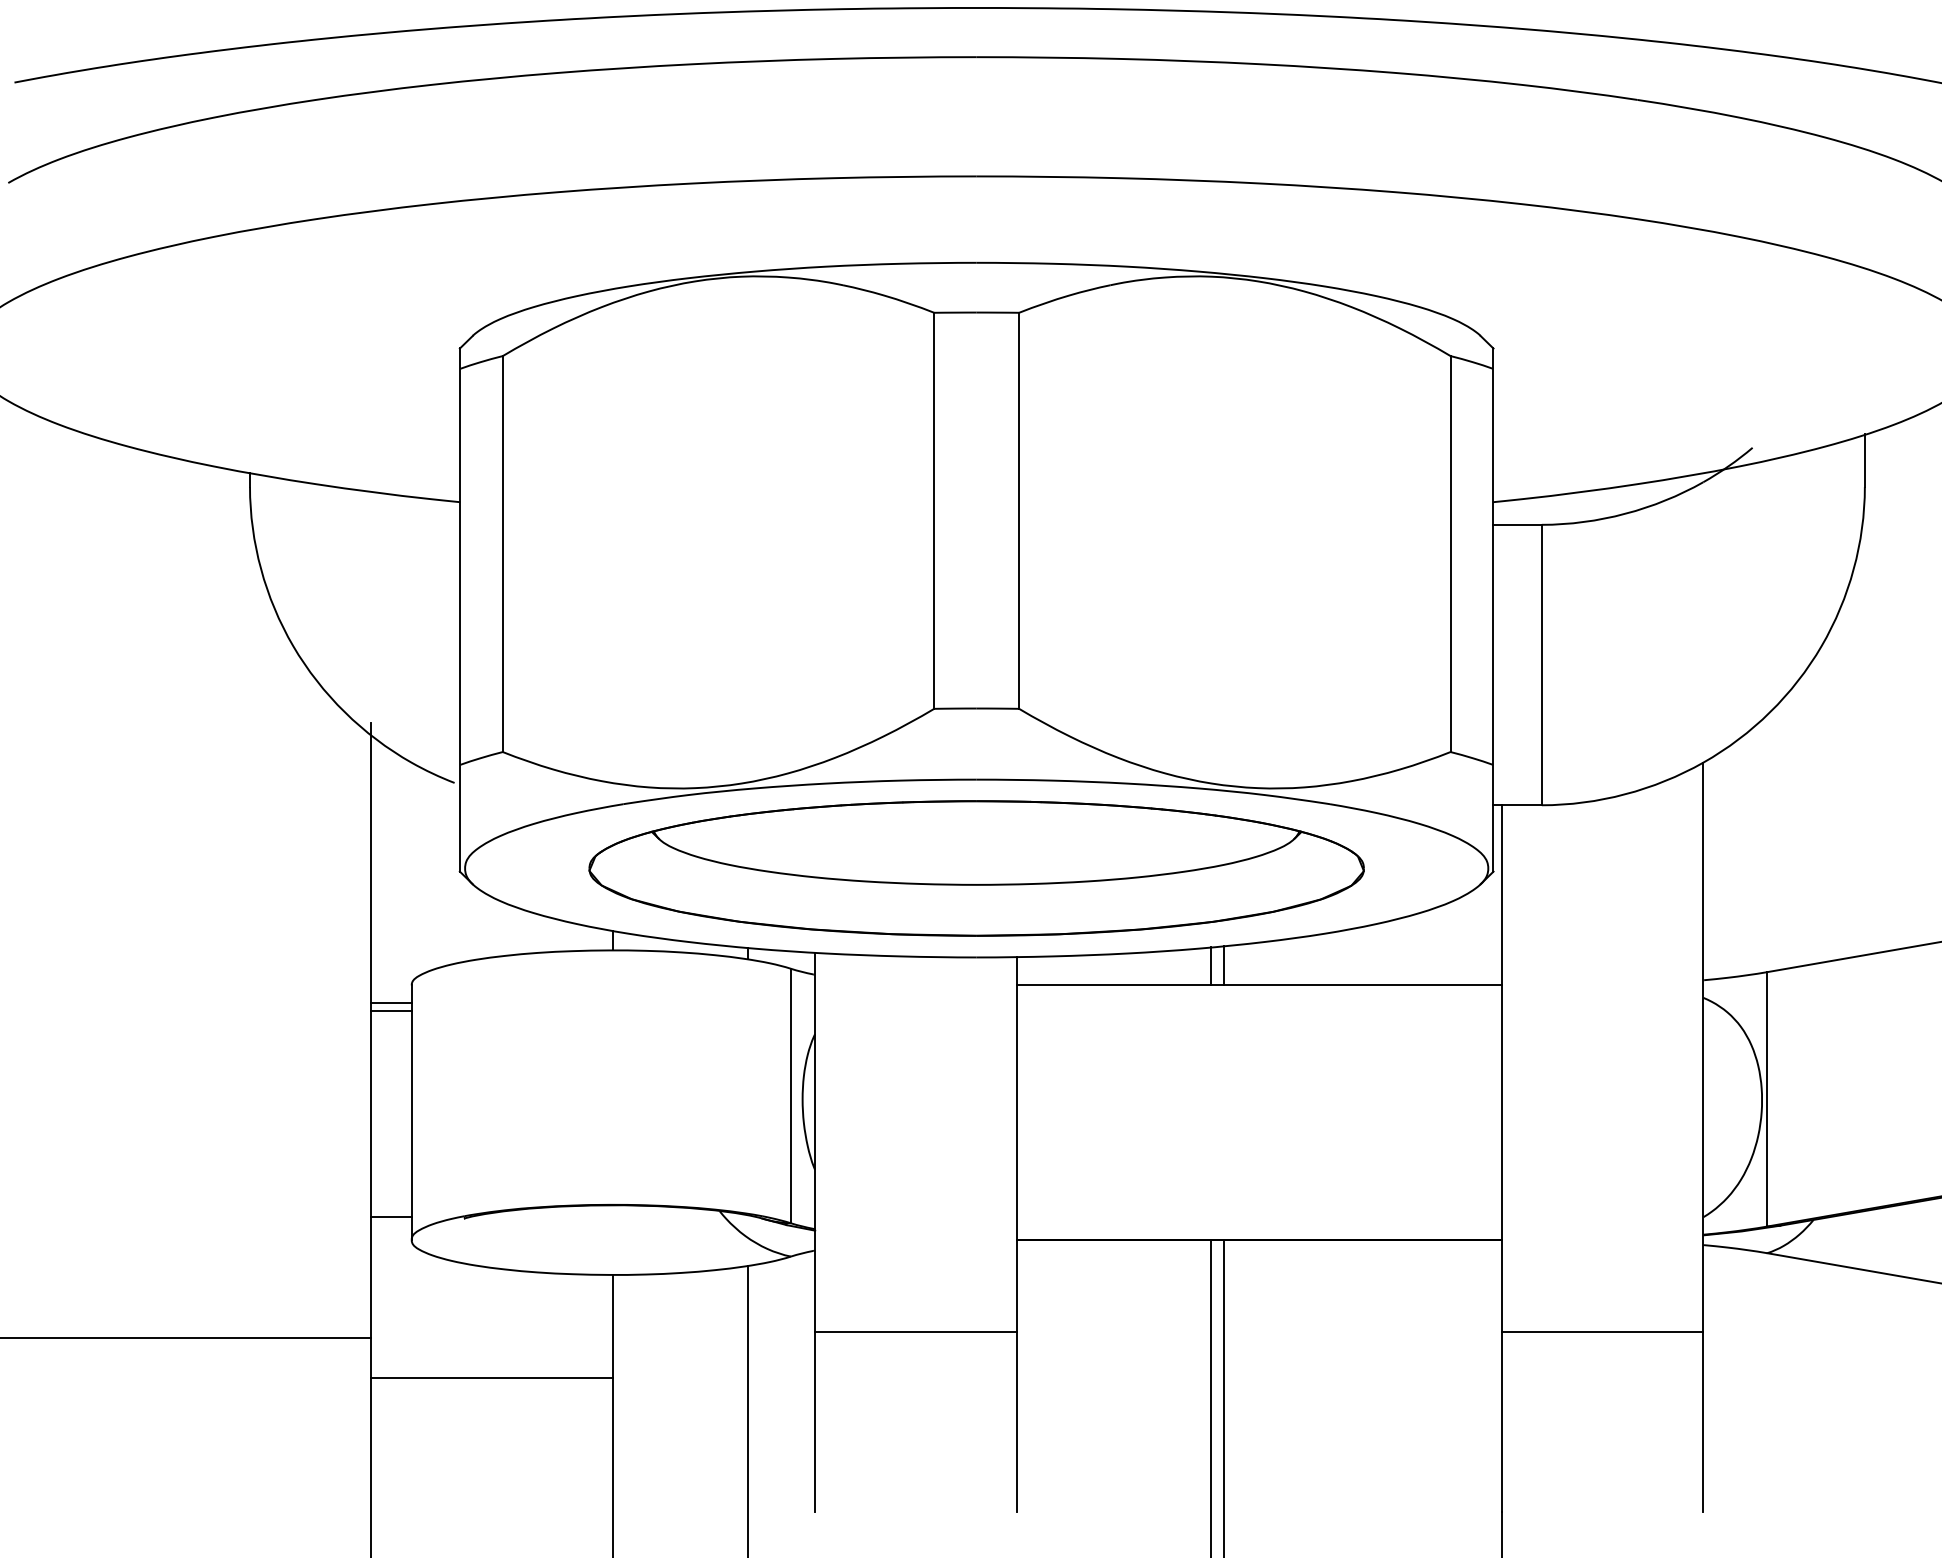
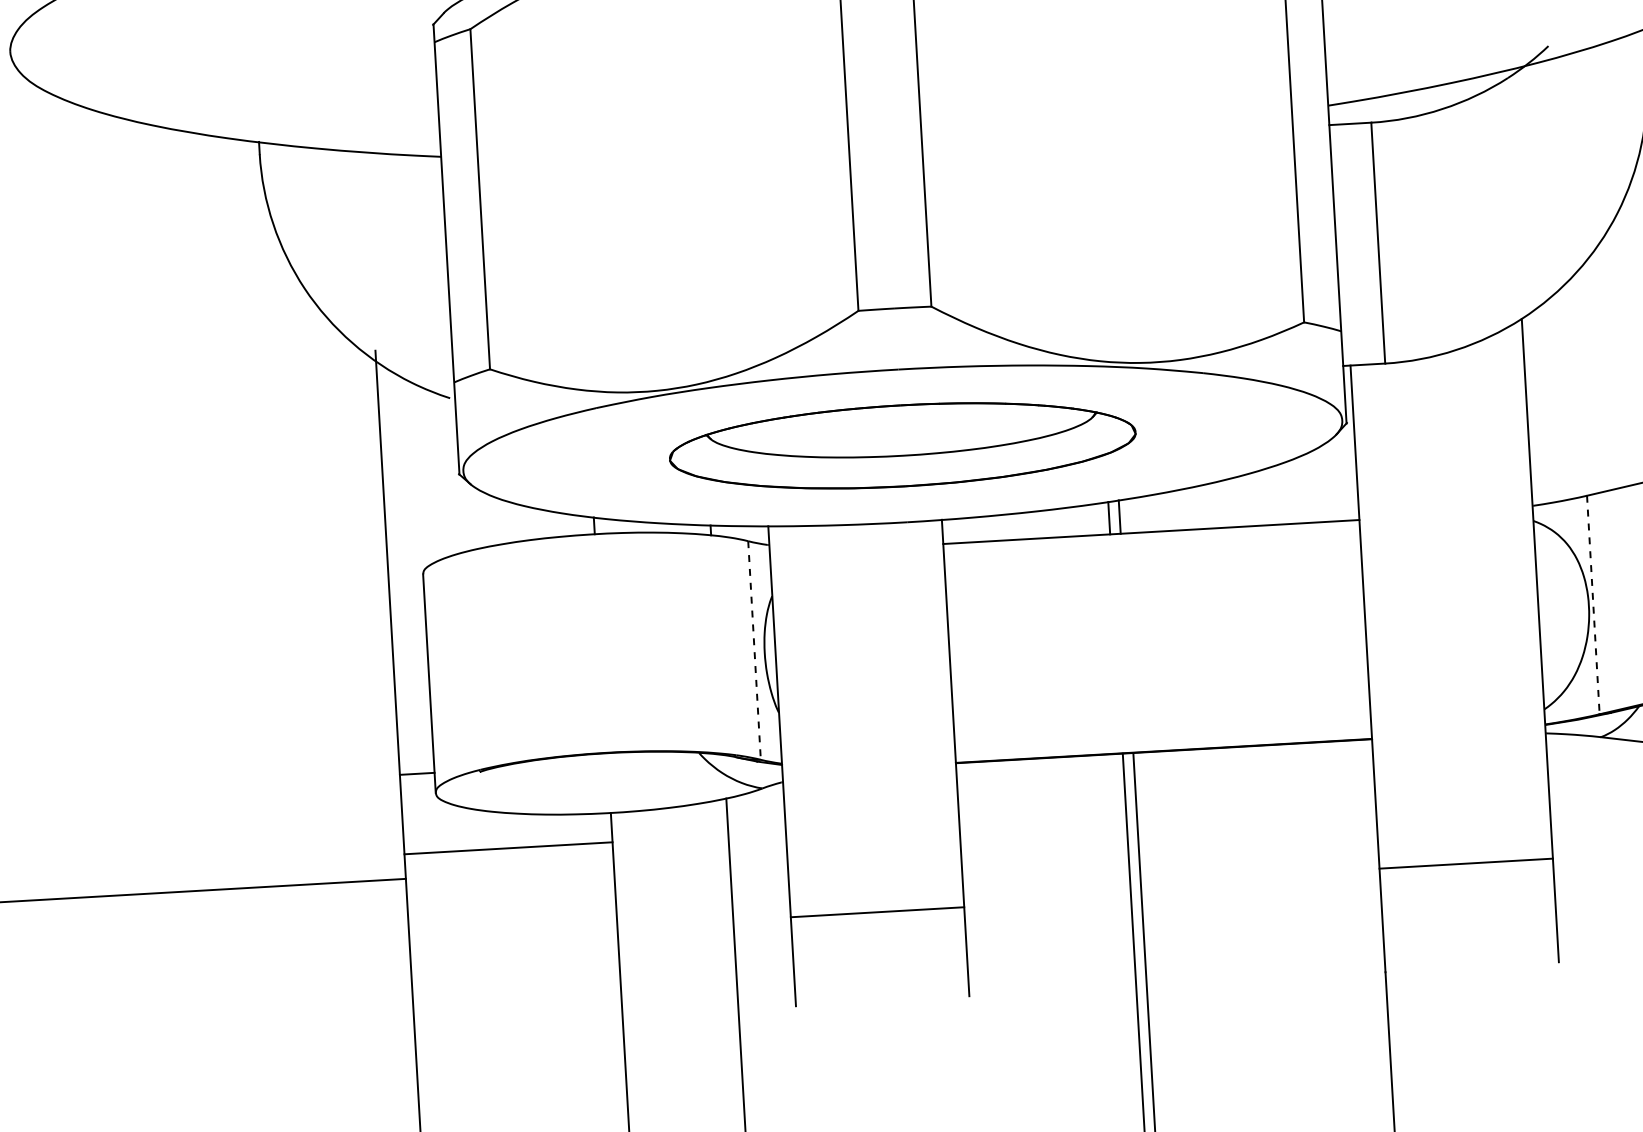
part: (976, 868) -> (902, 445), size x0.7
line: (391, 1002) -> (406, 589), removed
line: (391, 1010) -> (407, 596), removed
line: (790, 1096) -> (754, 650), solid -> dashed
line: (1767, 1099) -> (1593, 605), solid -> dashed
line: (916, 1331) -> (877, 911), moved
line: (1602, 1331) -> (1466, 863), moved
line: (492, 1378) -> (508, 848), moved

